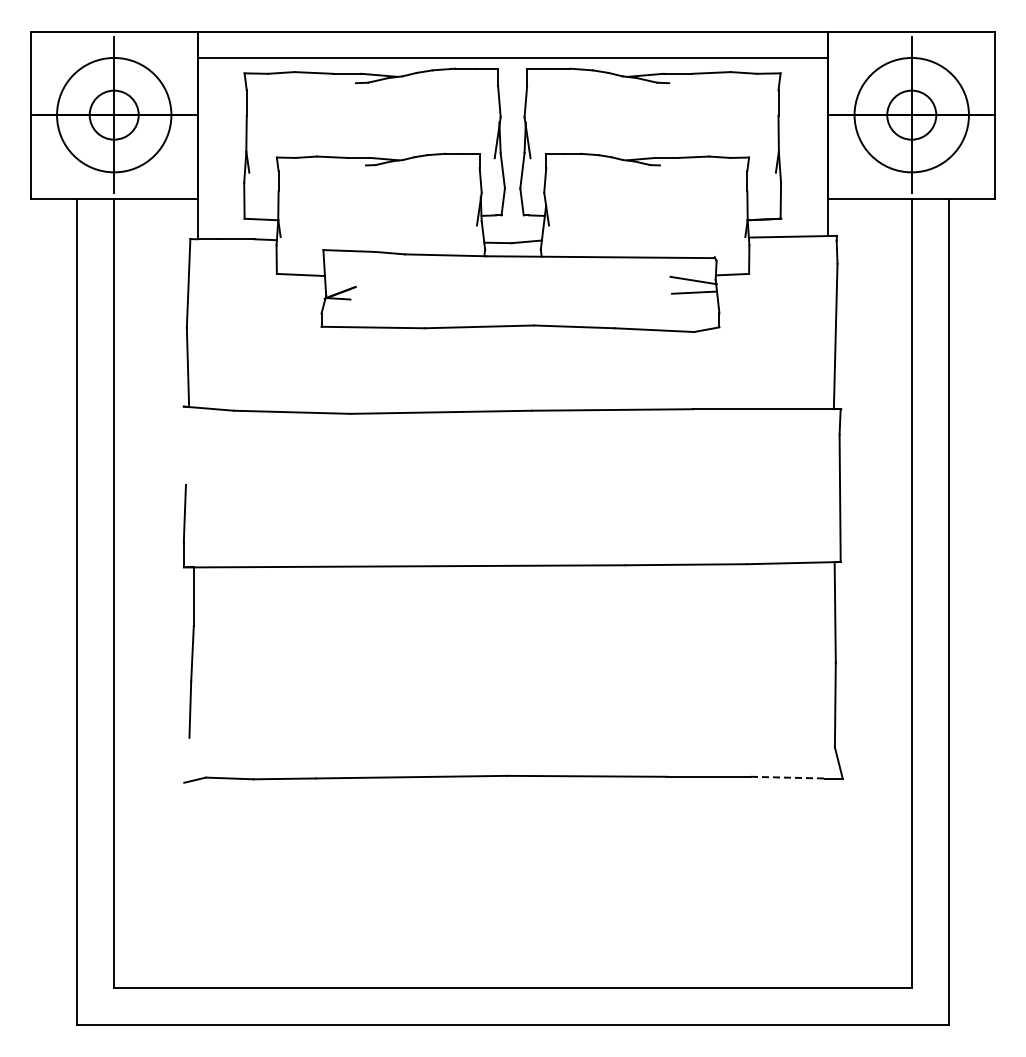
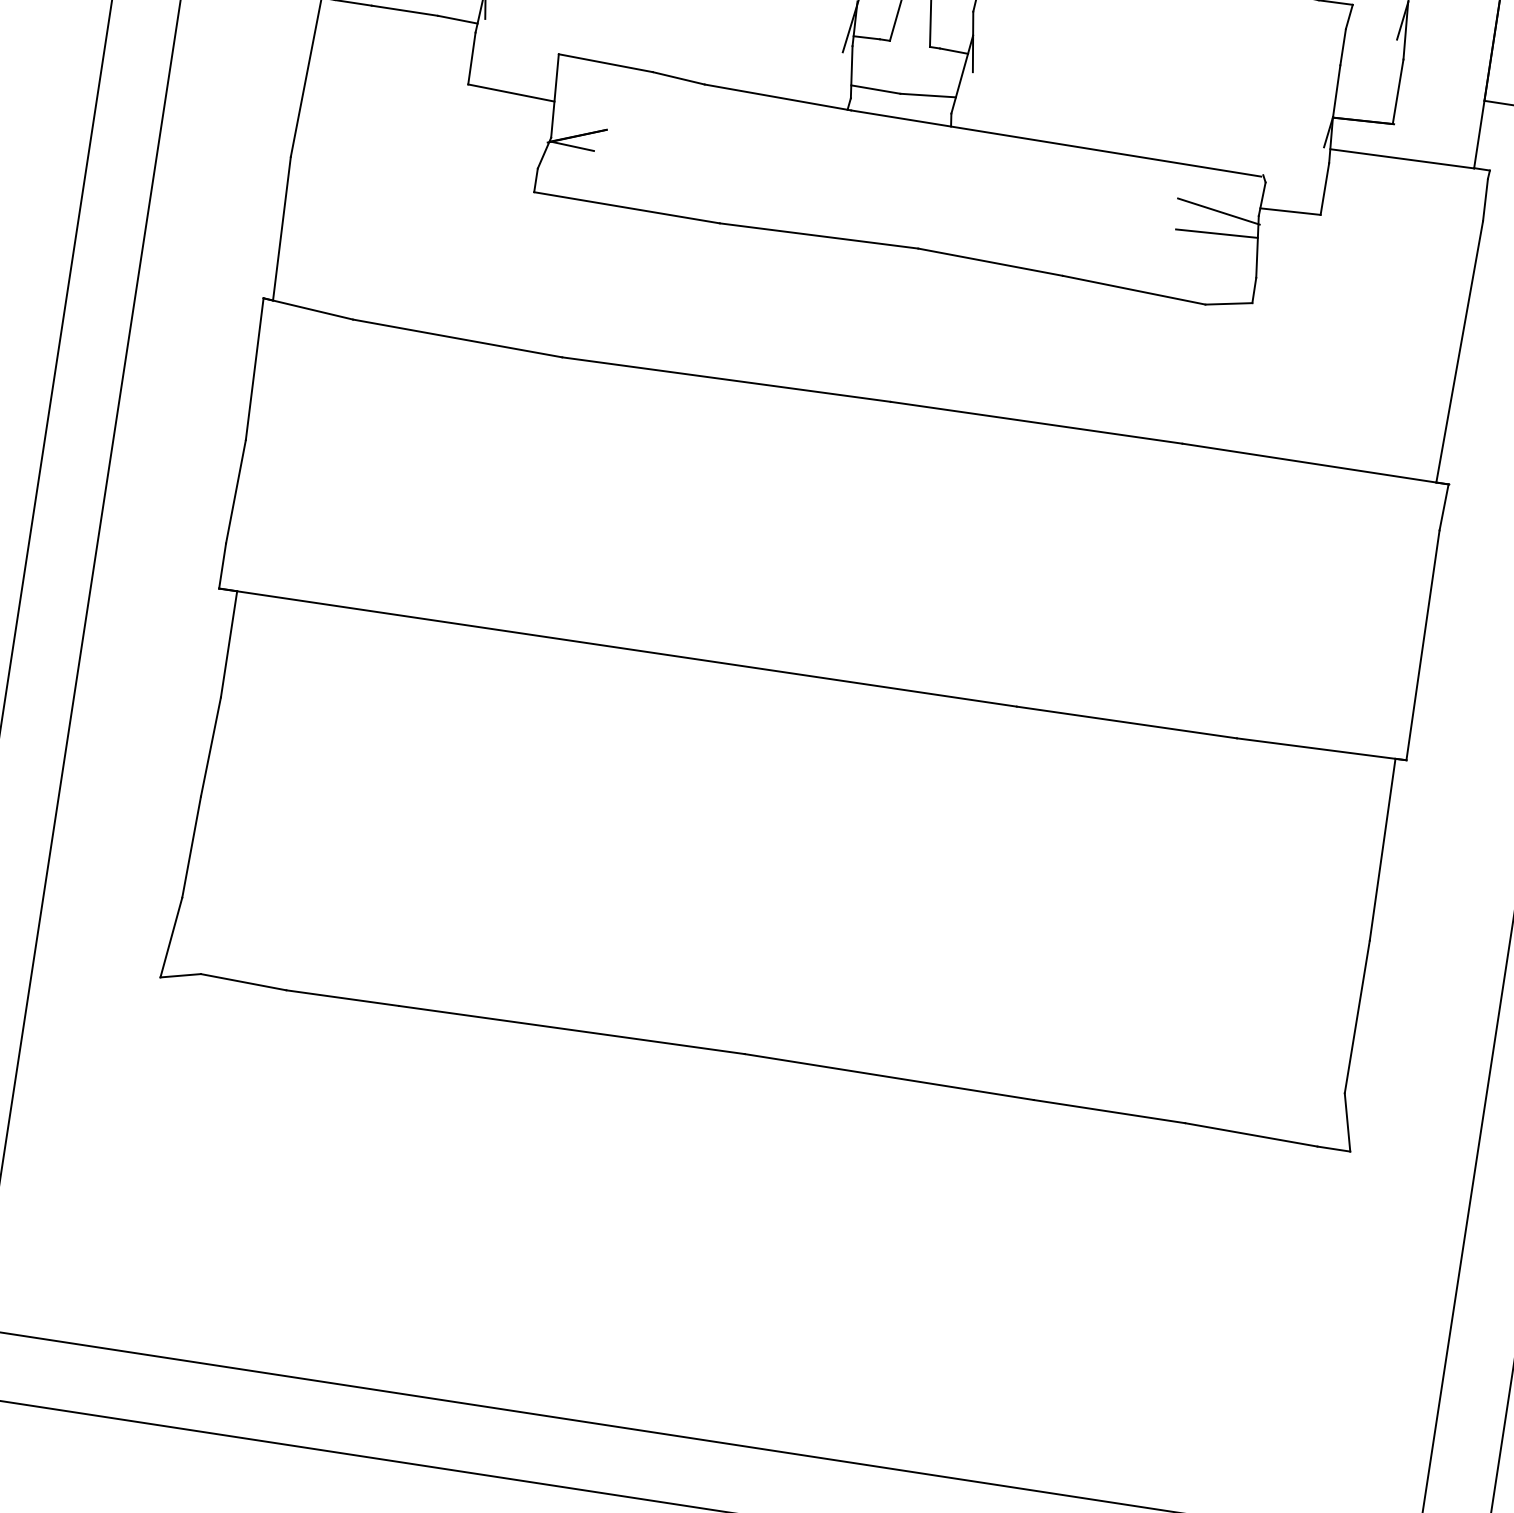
line: (184, 445) -> (254, 368), added
line: (186, 759) -> (170, 936), added
line: (787, 777) -> (1250, 1134), dashed -> solid

